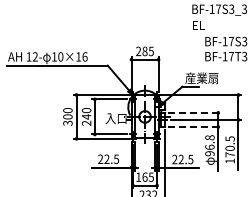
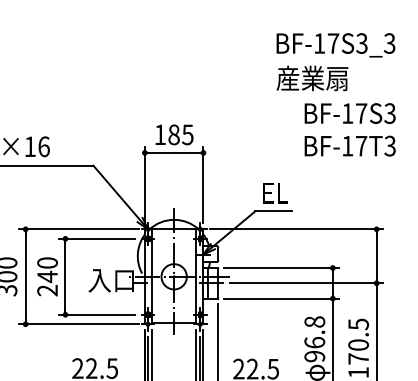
text: (208, 25) -> (311, 78), EL -> 産業扇
text: (138, 50) -> (159, 132), 285 -> 185
text: (201, 78) -> (296, 193), 産業扇 -> EL
line: (194, 112) -> (281, 267), dashed -> solid
line: (194, 126) -> (281, 297), dashed -> solid

